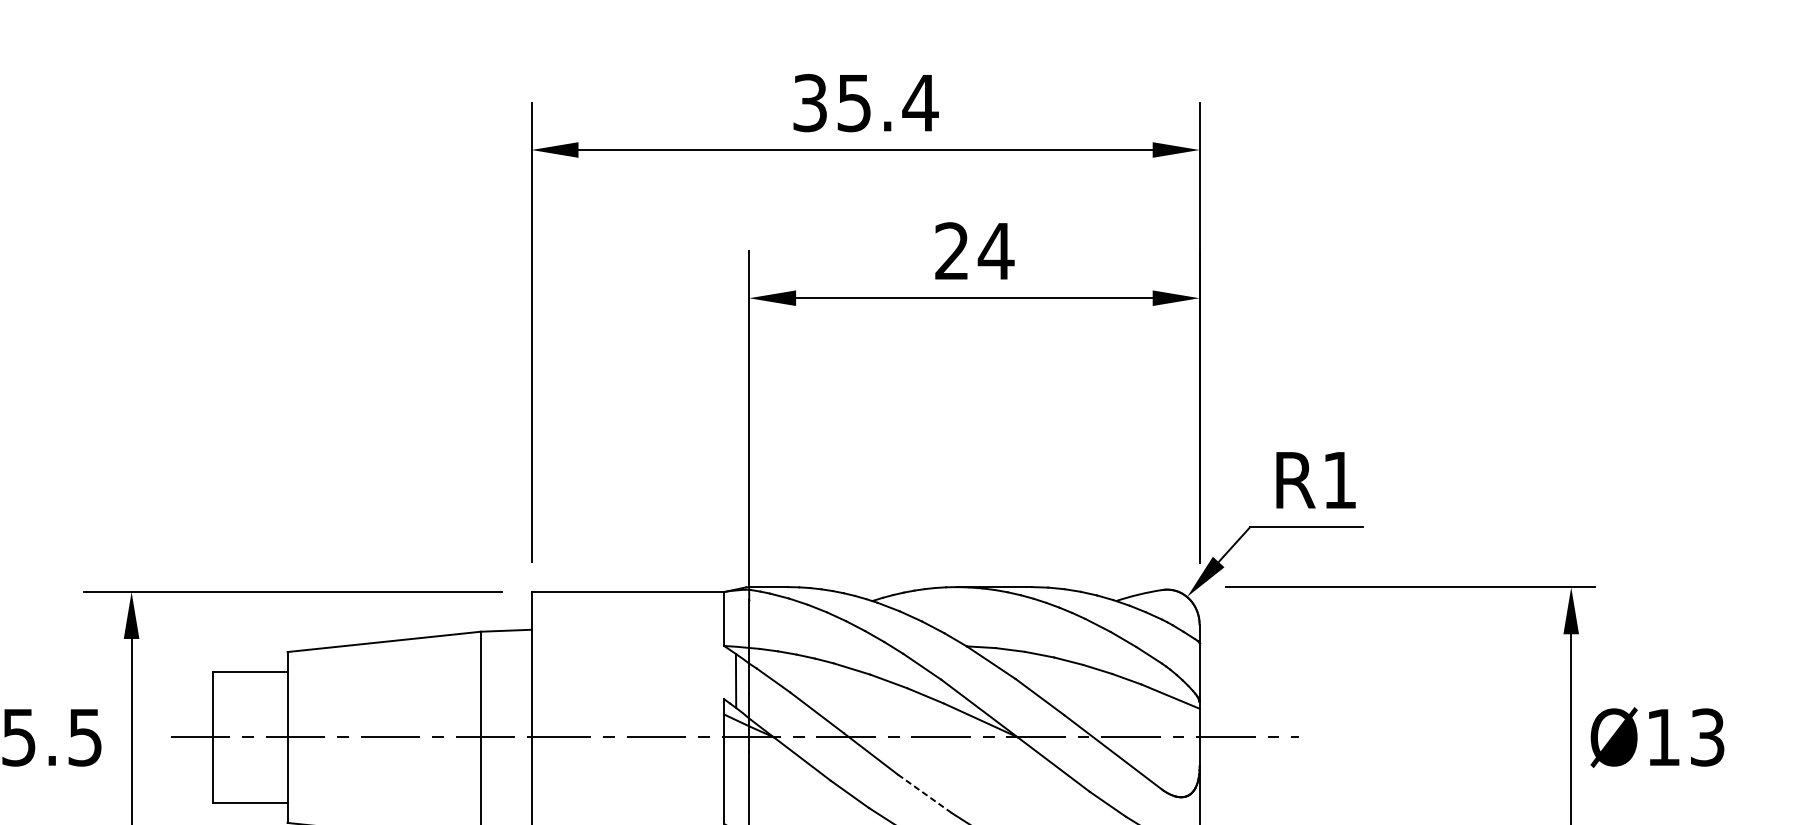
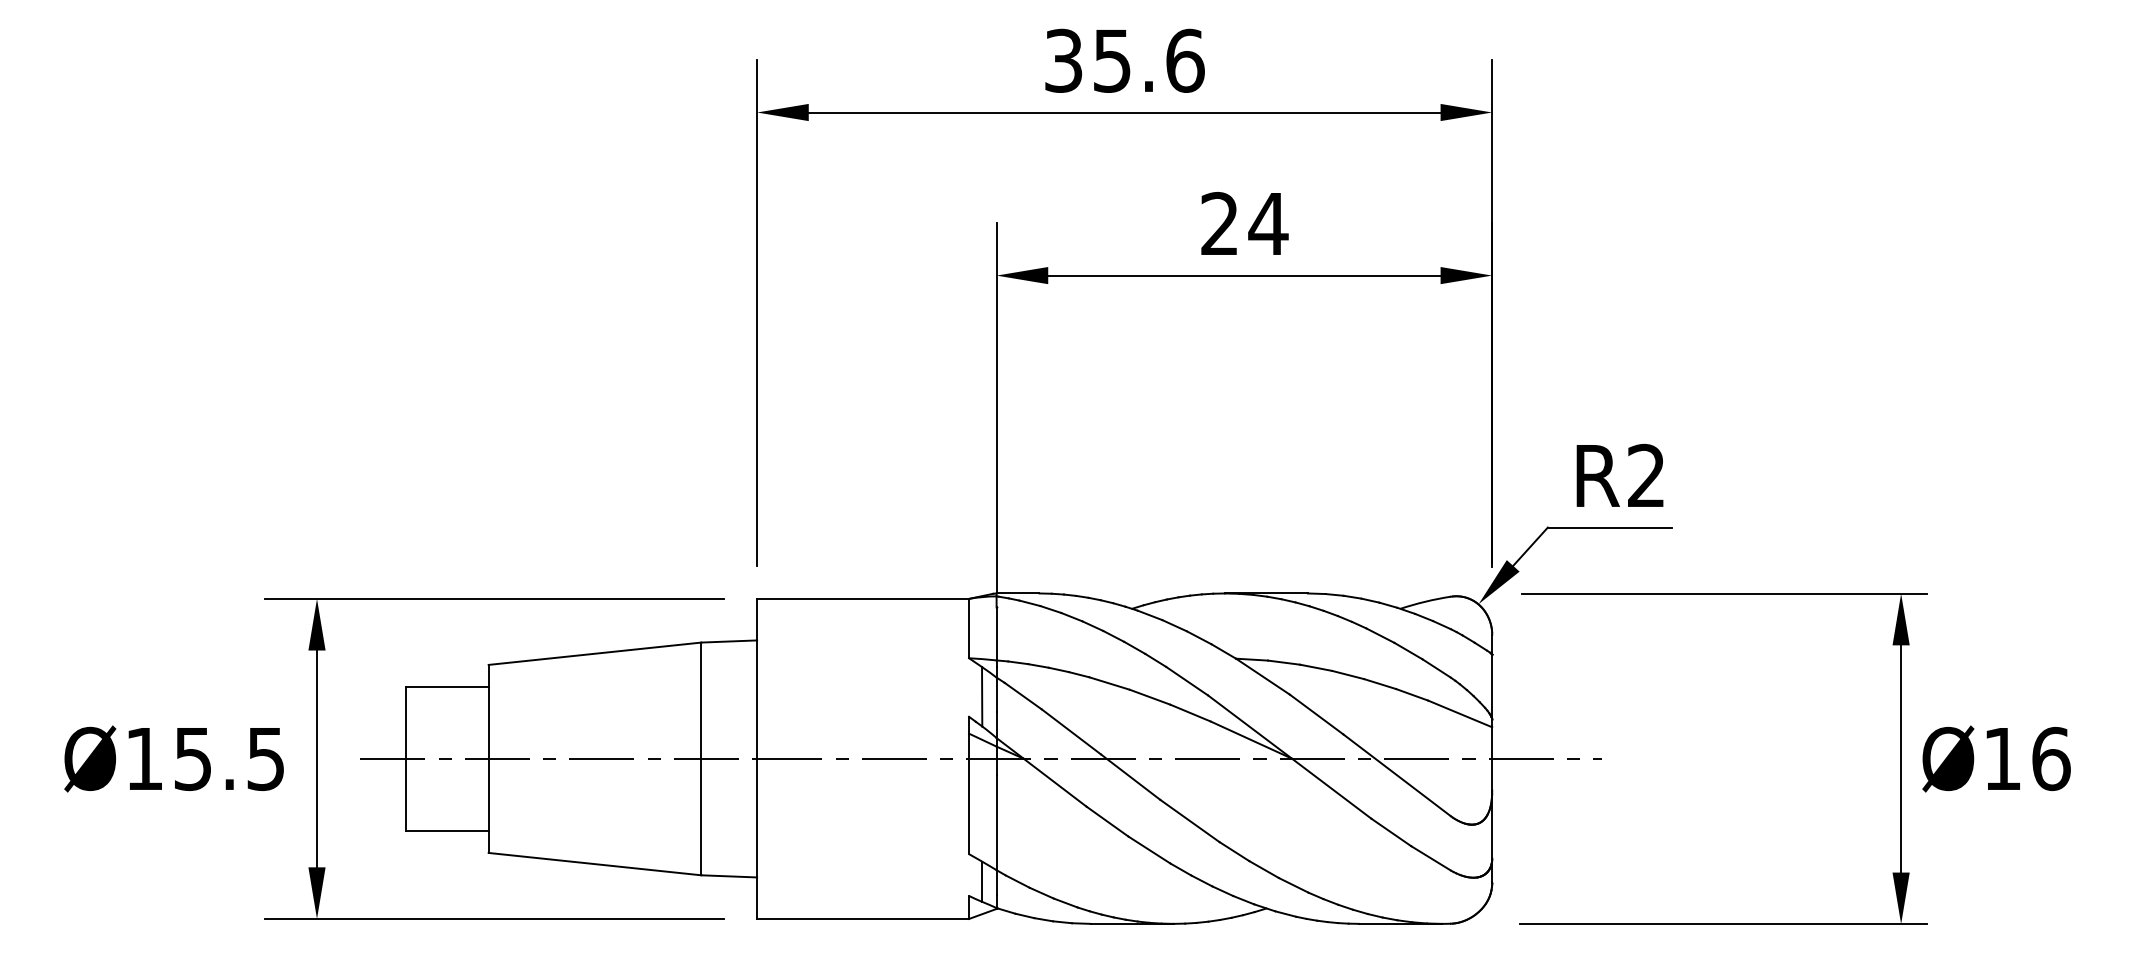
text: (919, 102) -> (1184, 60), 35.4 -> 35.6
text: (1338, 478) -> (1645, 474), R1 -> R2
text: (1707, 737) -> (2051, 758), Ø13 -> Ø16
line: (924, 793) -> (1189, 820), dashed -> solid

